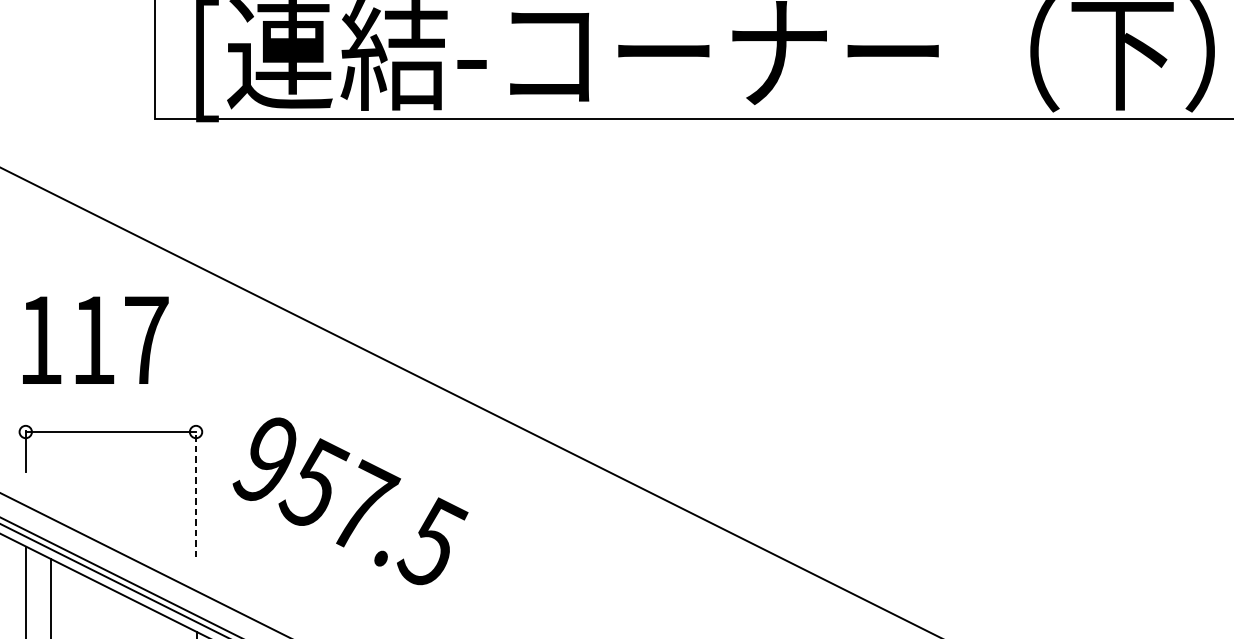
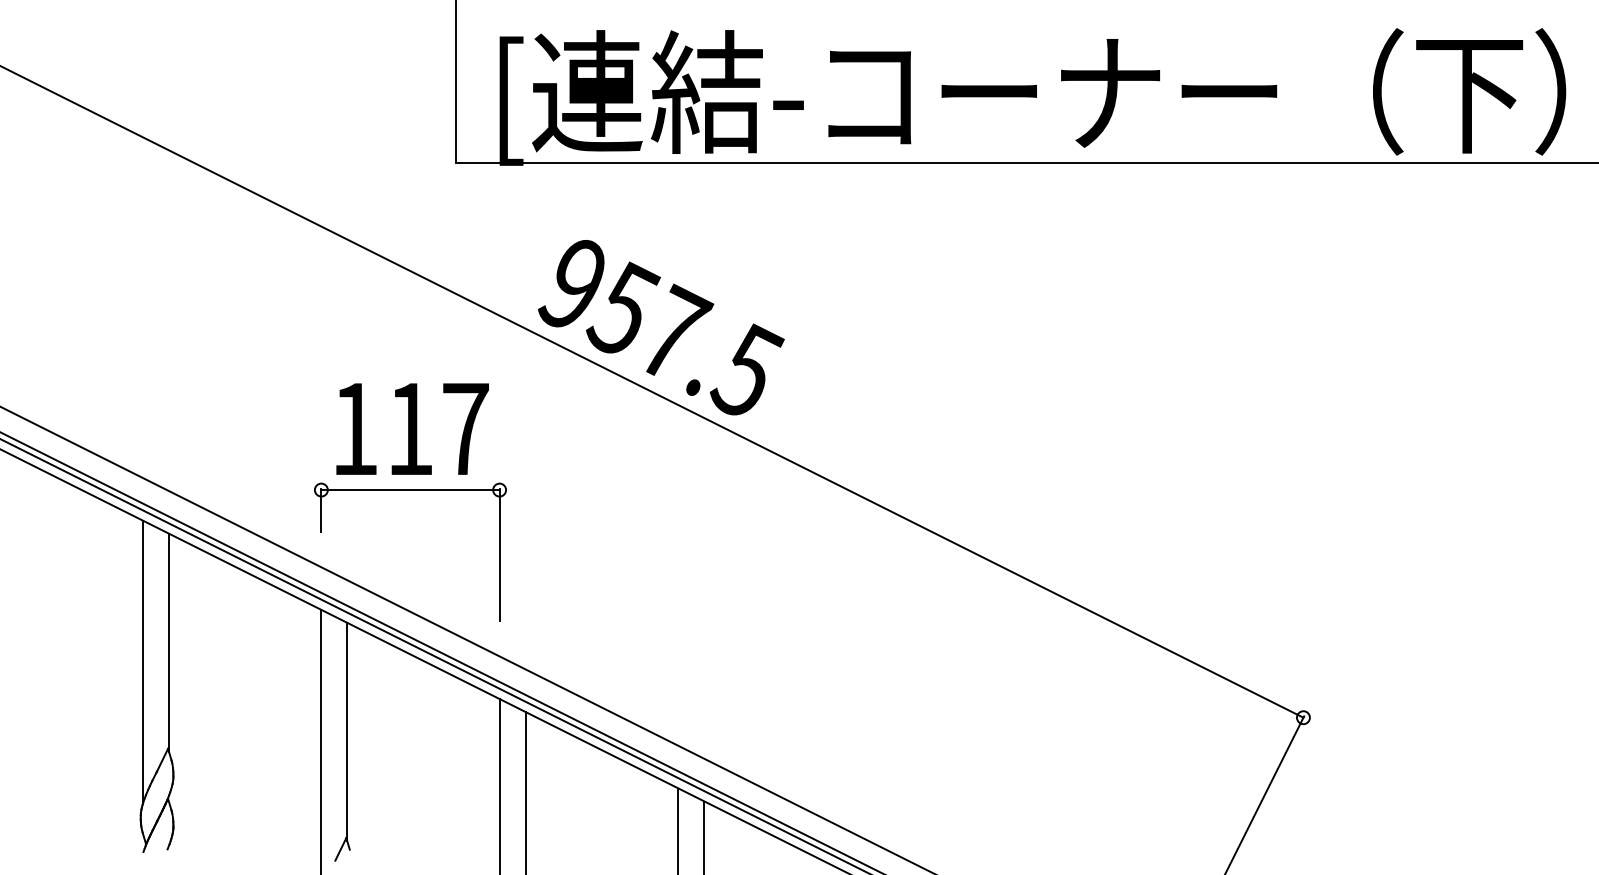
text: (95, 339) -> (412, 428), moved
line: (195, 493) -> (499, 554), dashed -> solid
text: (350, 501) -> (661, 327), moved

